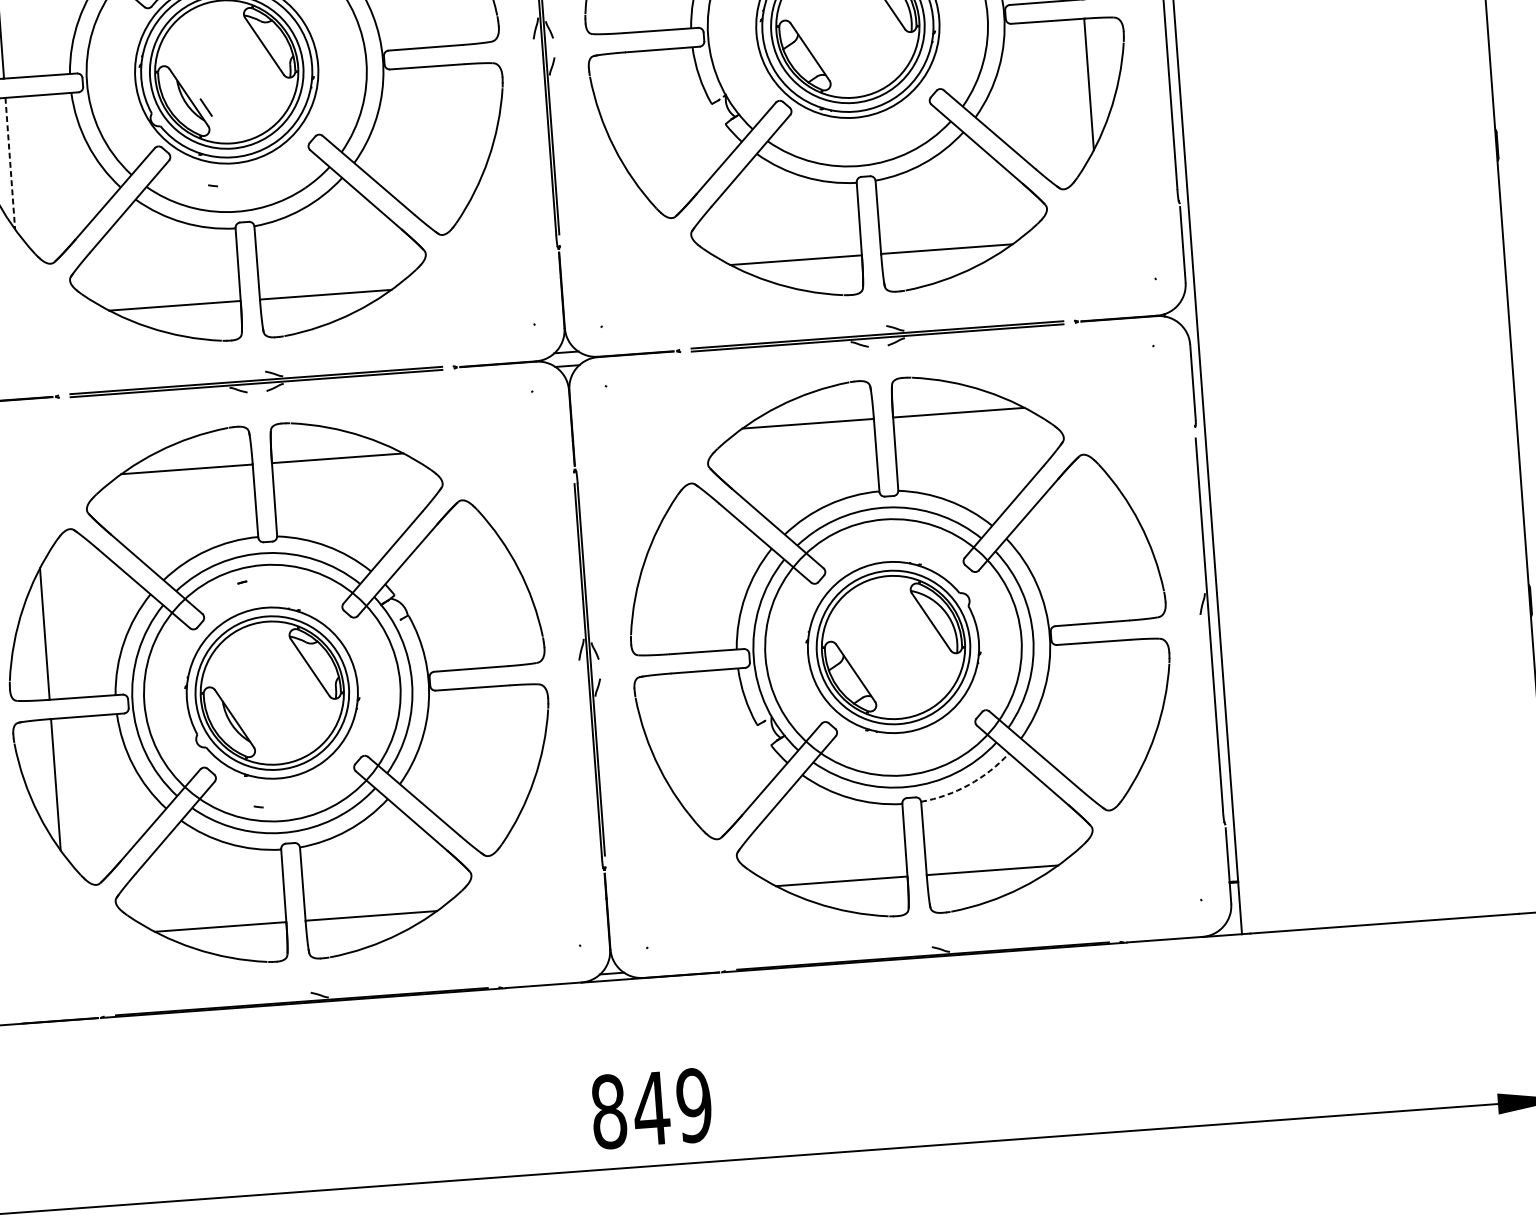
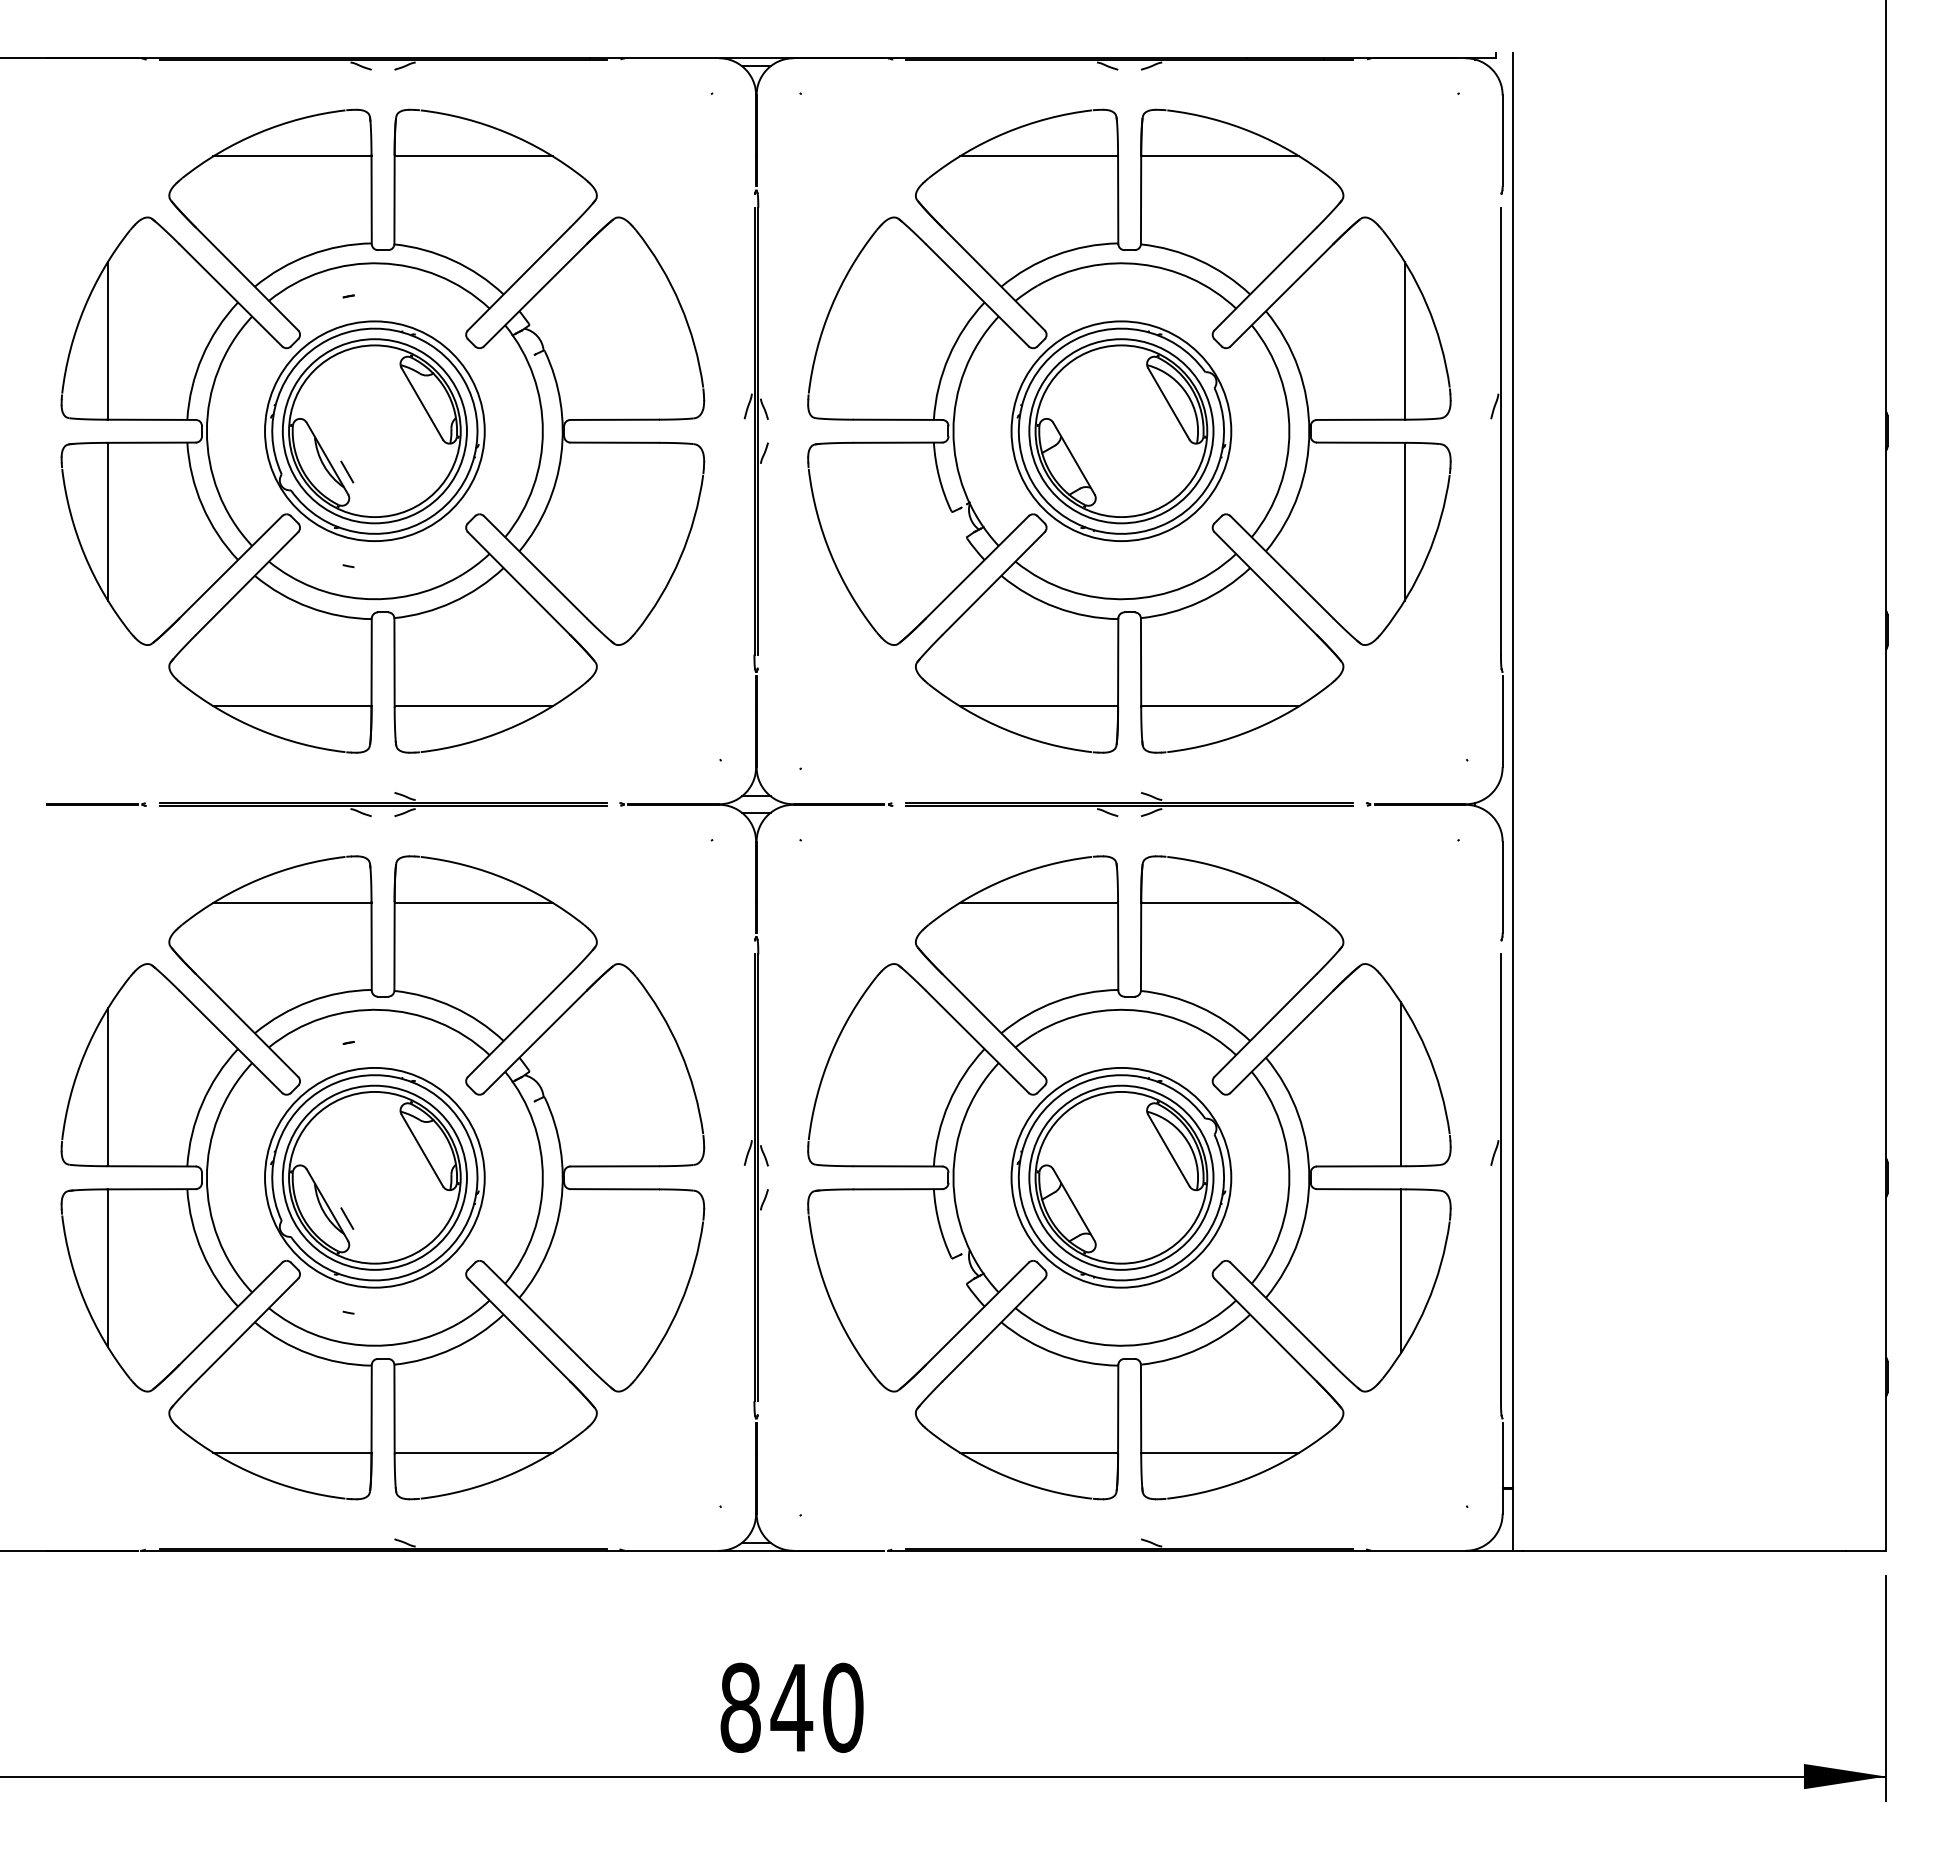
line: (10, 164) -> (108, 522), dashed -> solid
line: (1120, 552) -> (1400, 1084), added
circle: (893, 647) -> (1121, 1177), size x0.71
circle: (271, 692) -> (374, 1177), size x0.71
line: (1131, 708) -> (1400, 1271), added
line: (252, 728) -> (347, 1218), added
arc: (968, 784) -> (1199, 1348), dashed -> solid
text: (693, 1105) -> (842, 1707), 849 -> 840

